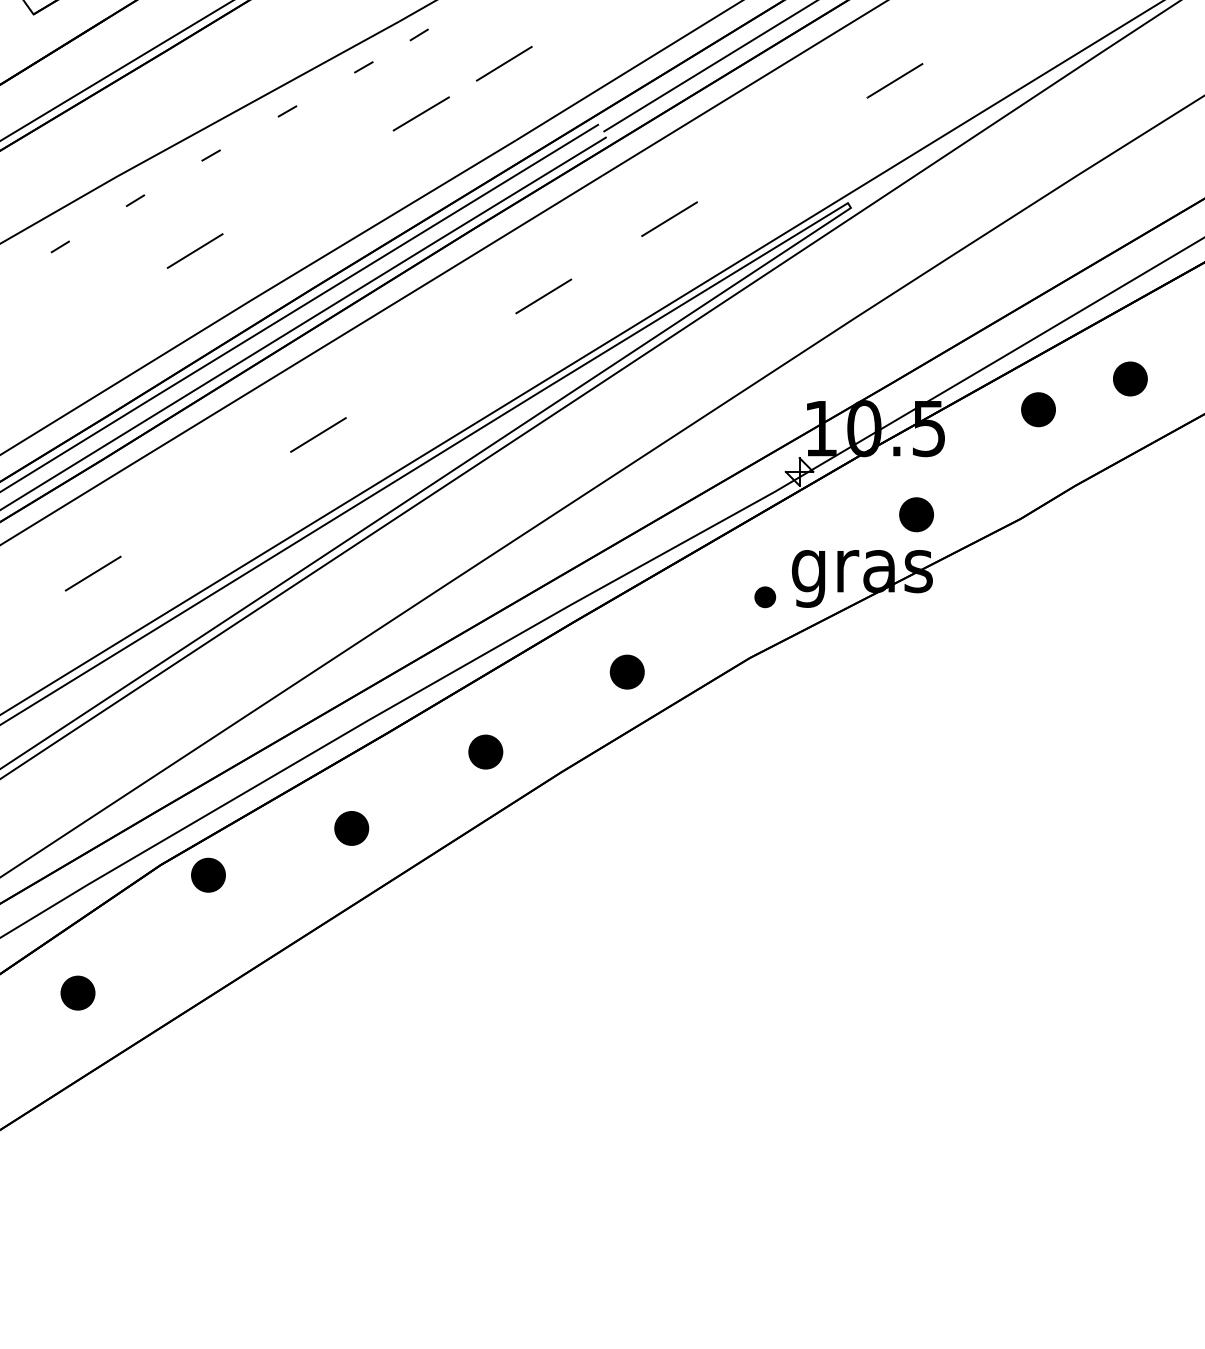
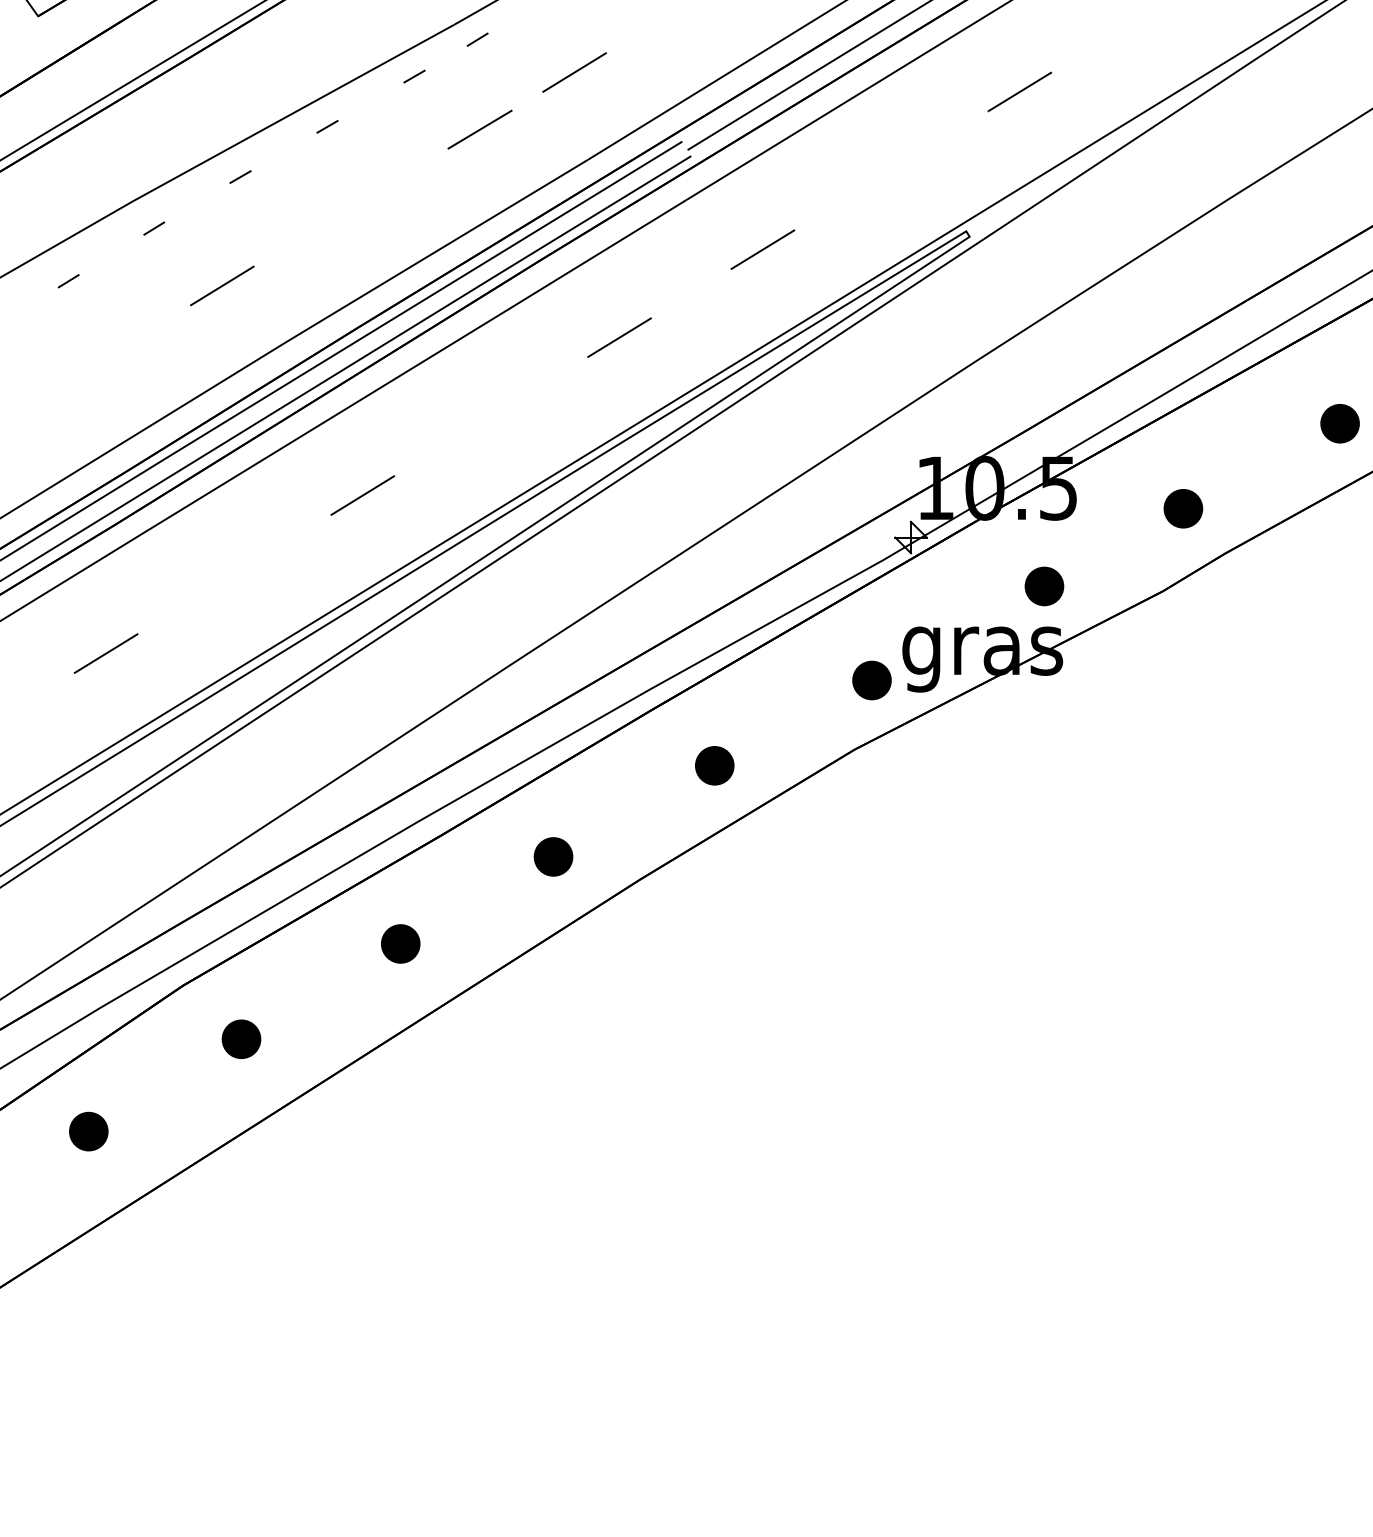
part: (1129, 378) -> (1339, 423), moved
part: (1038, 409) -> (1183, 508), moved
part: (764, 597) -> (871, 680), size x1.67
part: (208, 874) -> (241, 1038), moved

